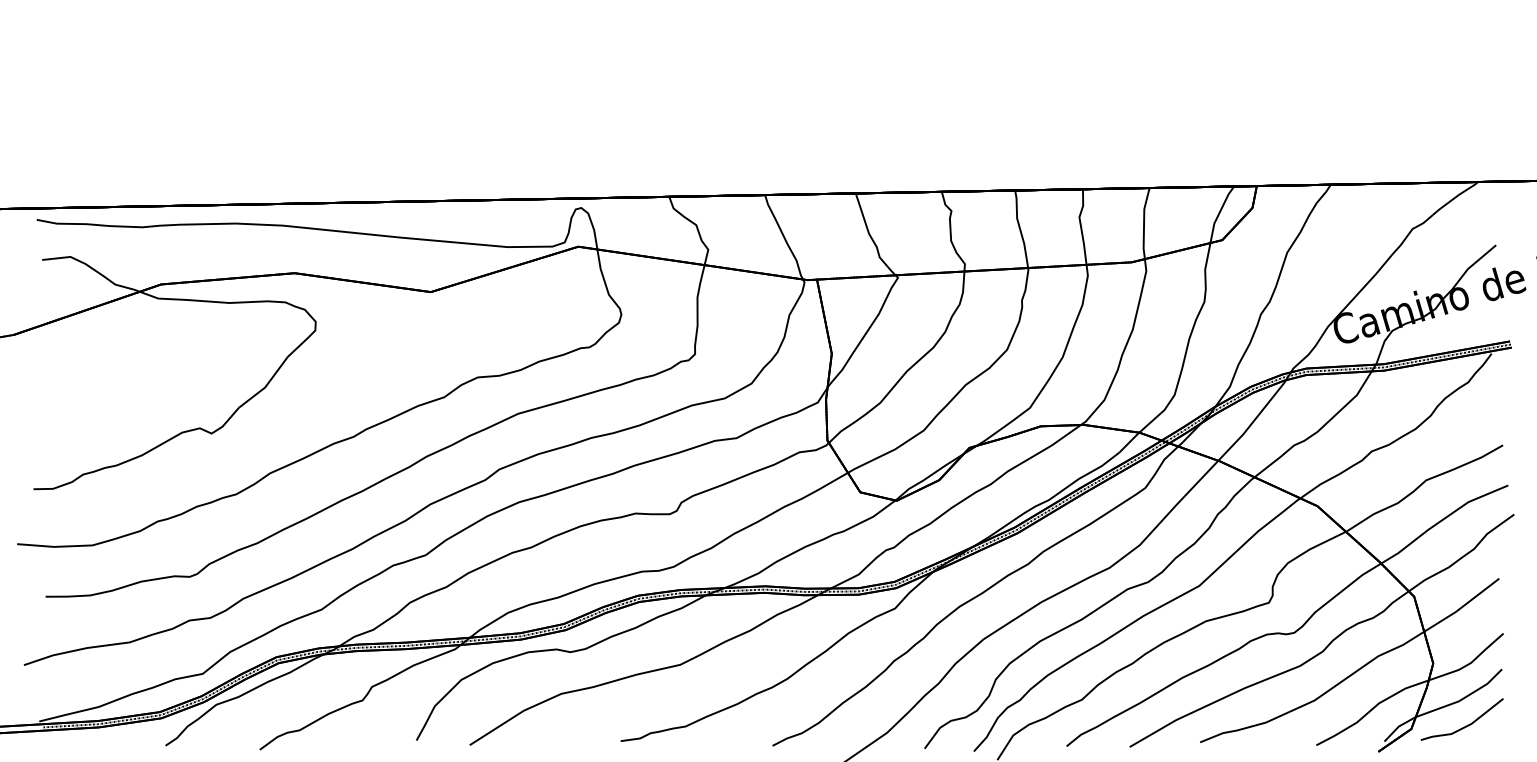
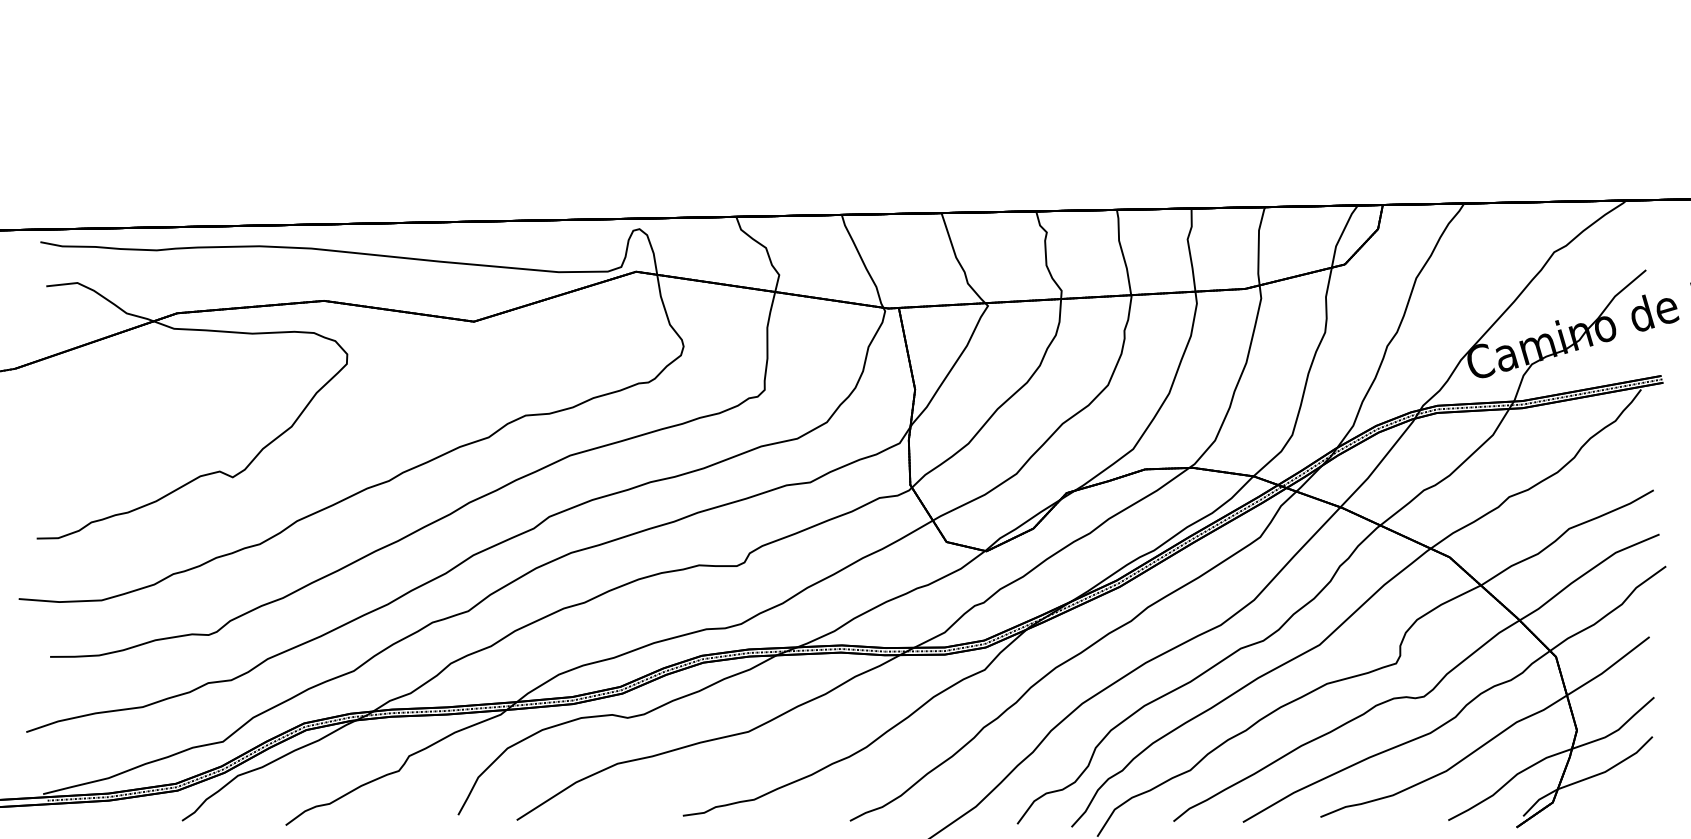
part: (1464, 726) -> (1611, 799), removed

